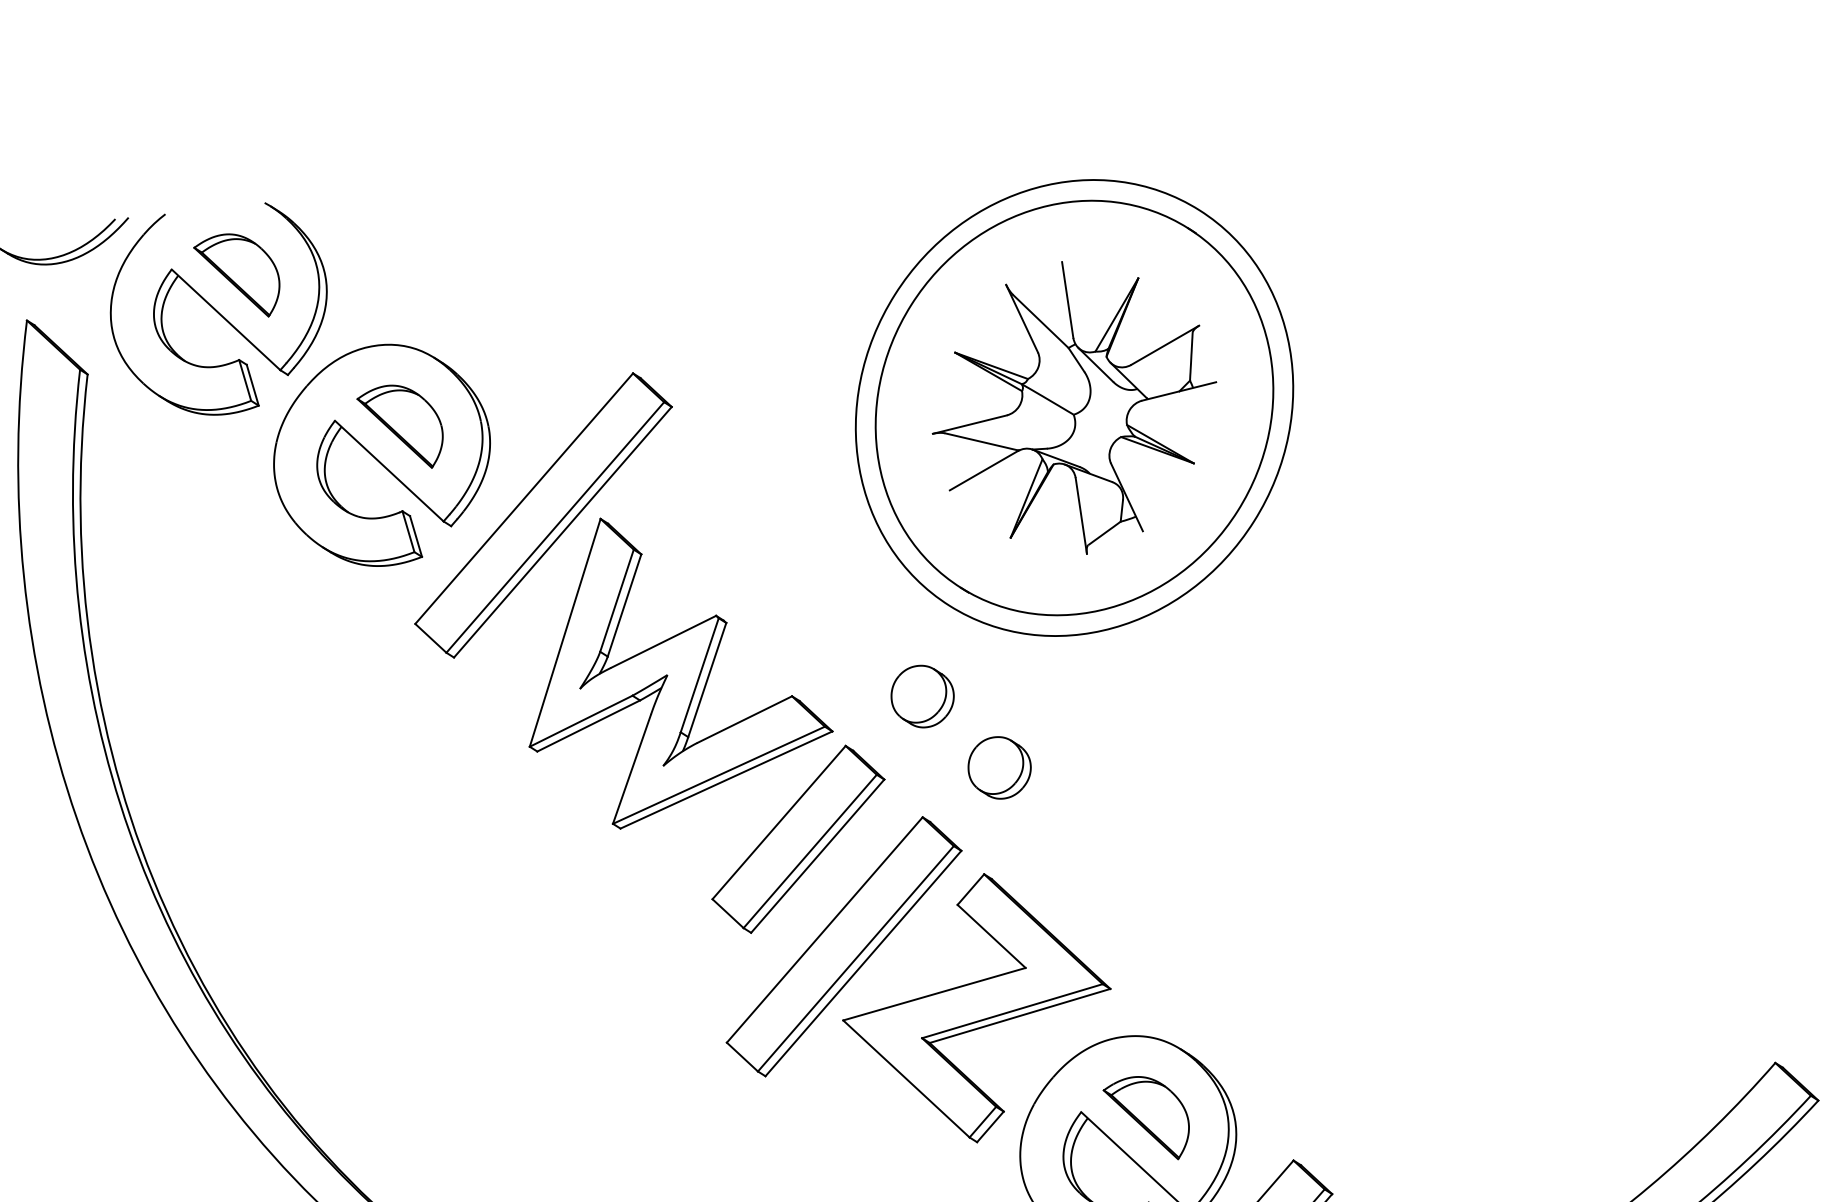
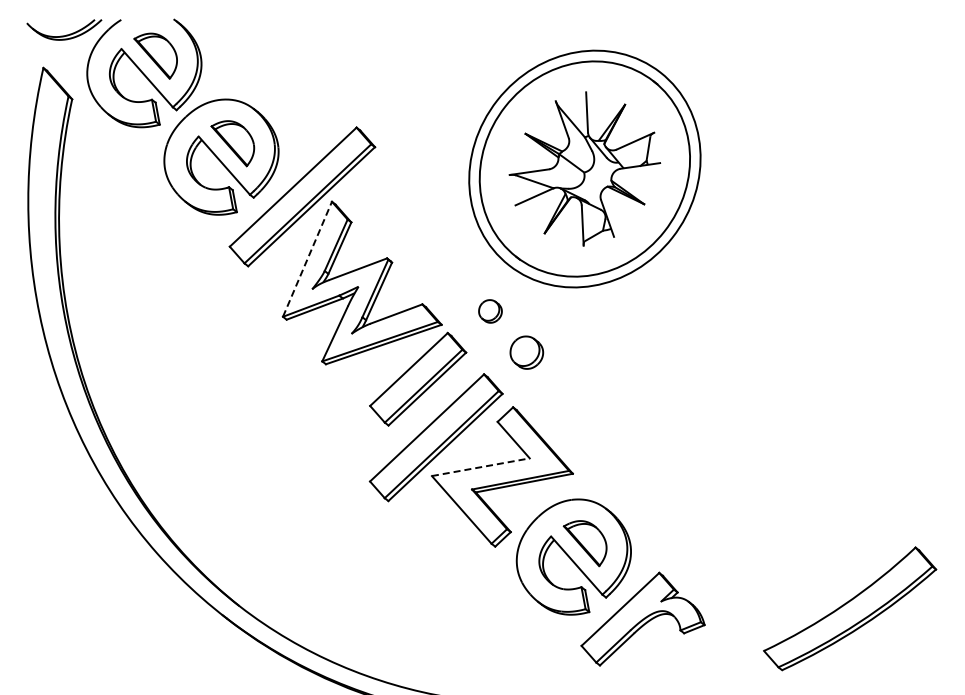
line: (565, 633) -> (307, 259), solid -> dashed
part: (922, 696) -> (490, 311), size x0.7
line: (933, 994) -> (480, 467), solid -> dashed

